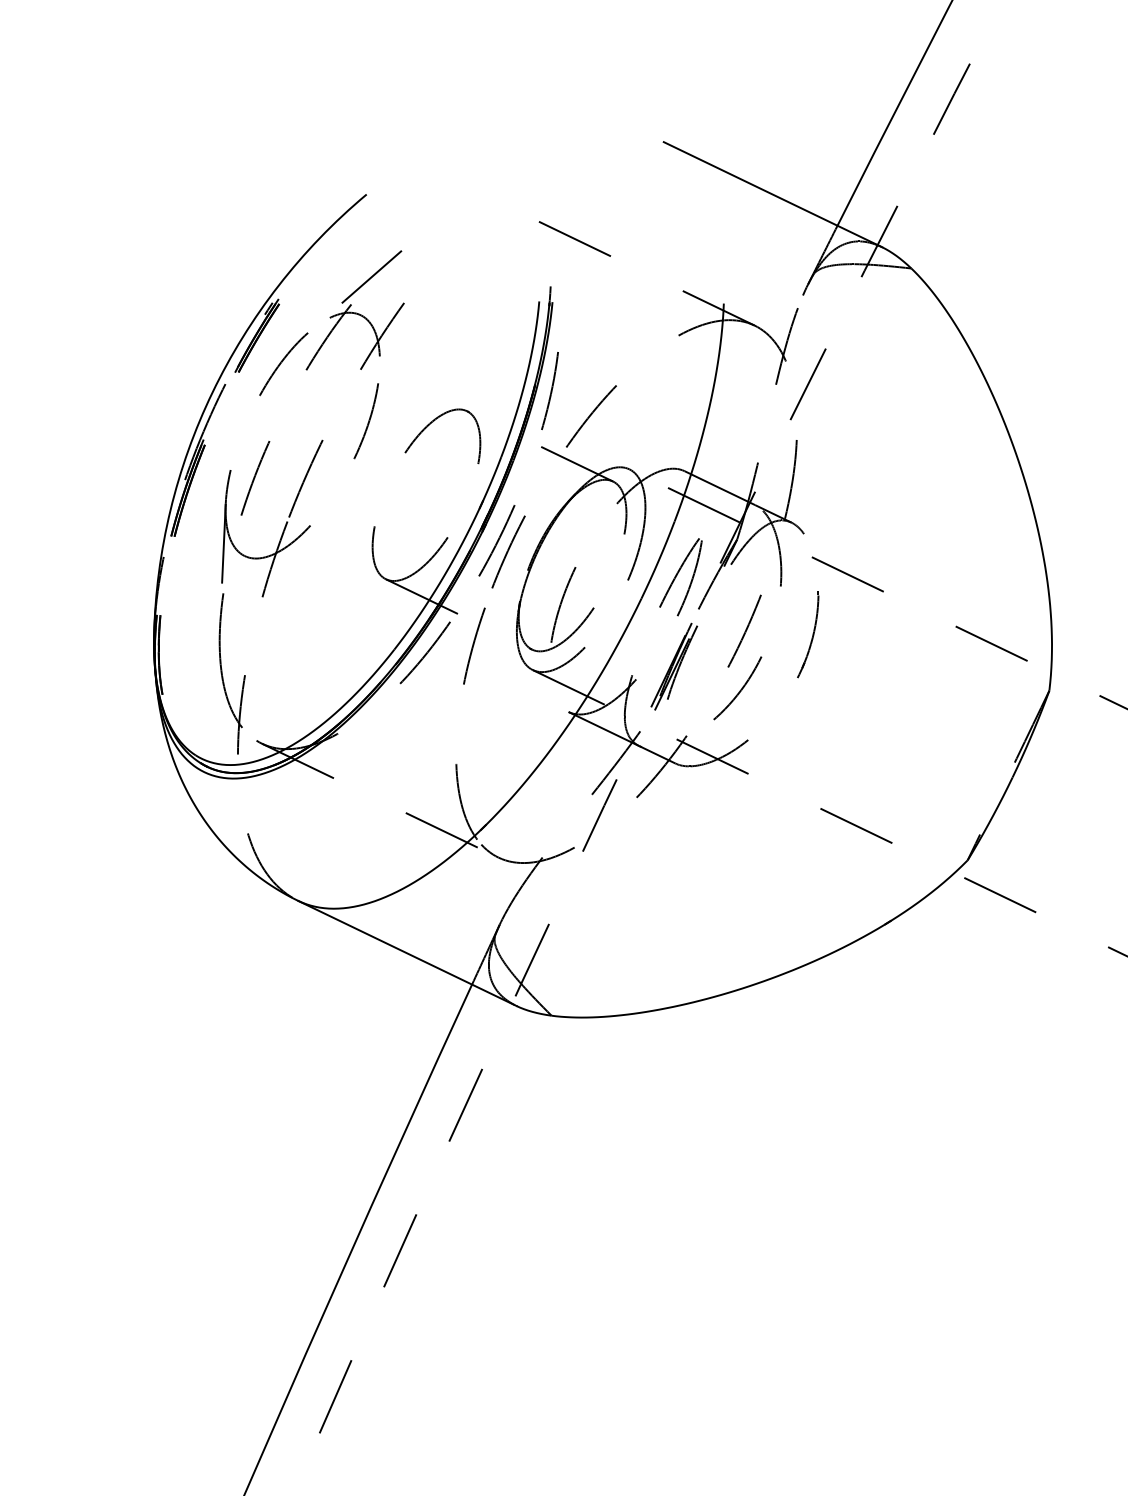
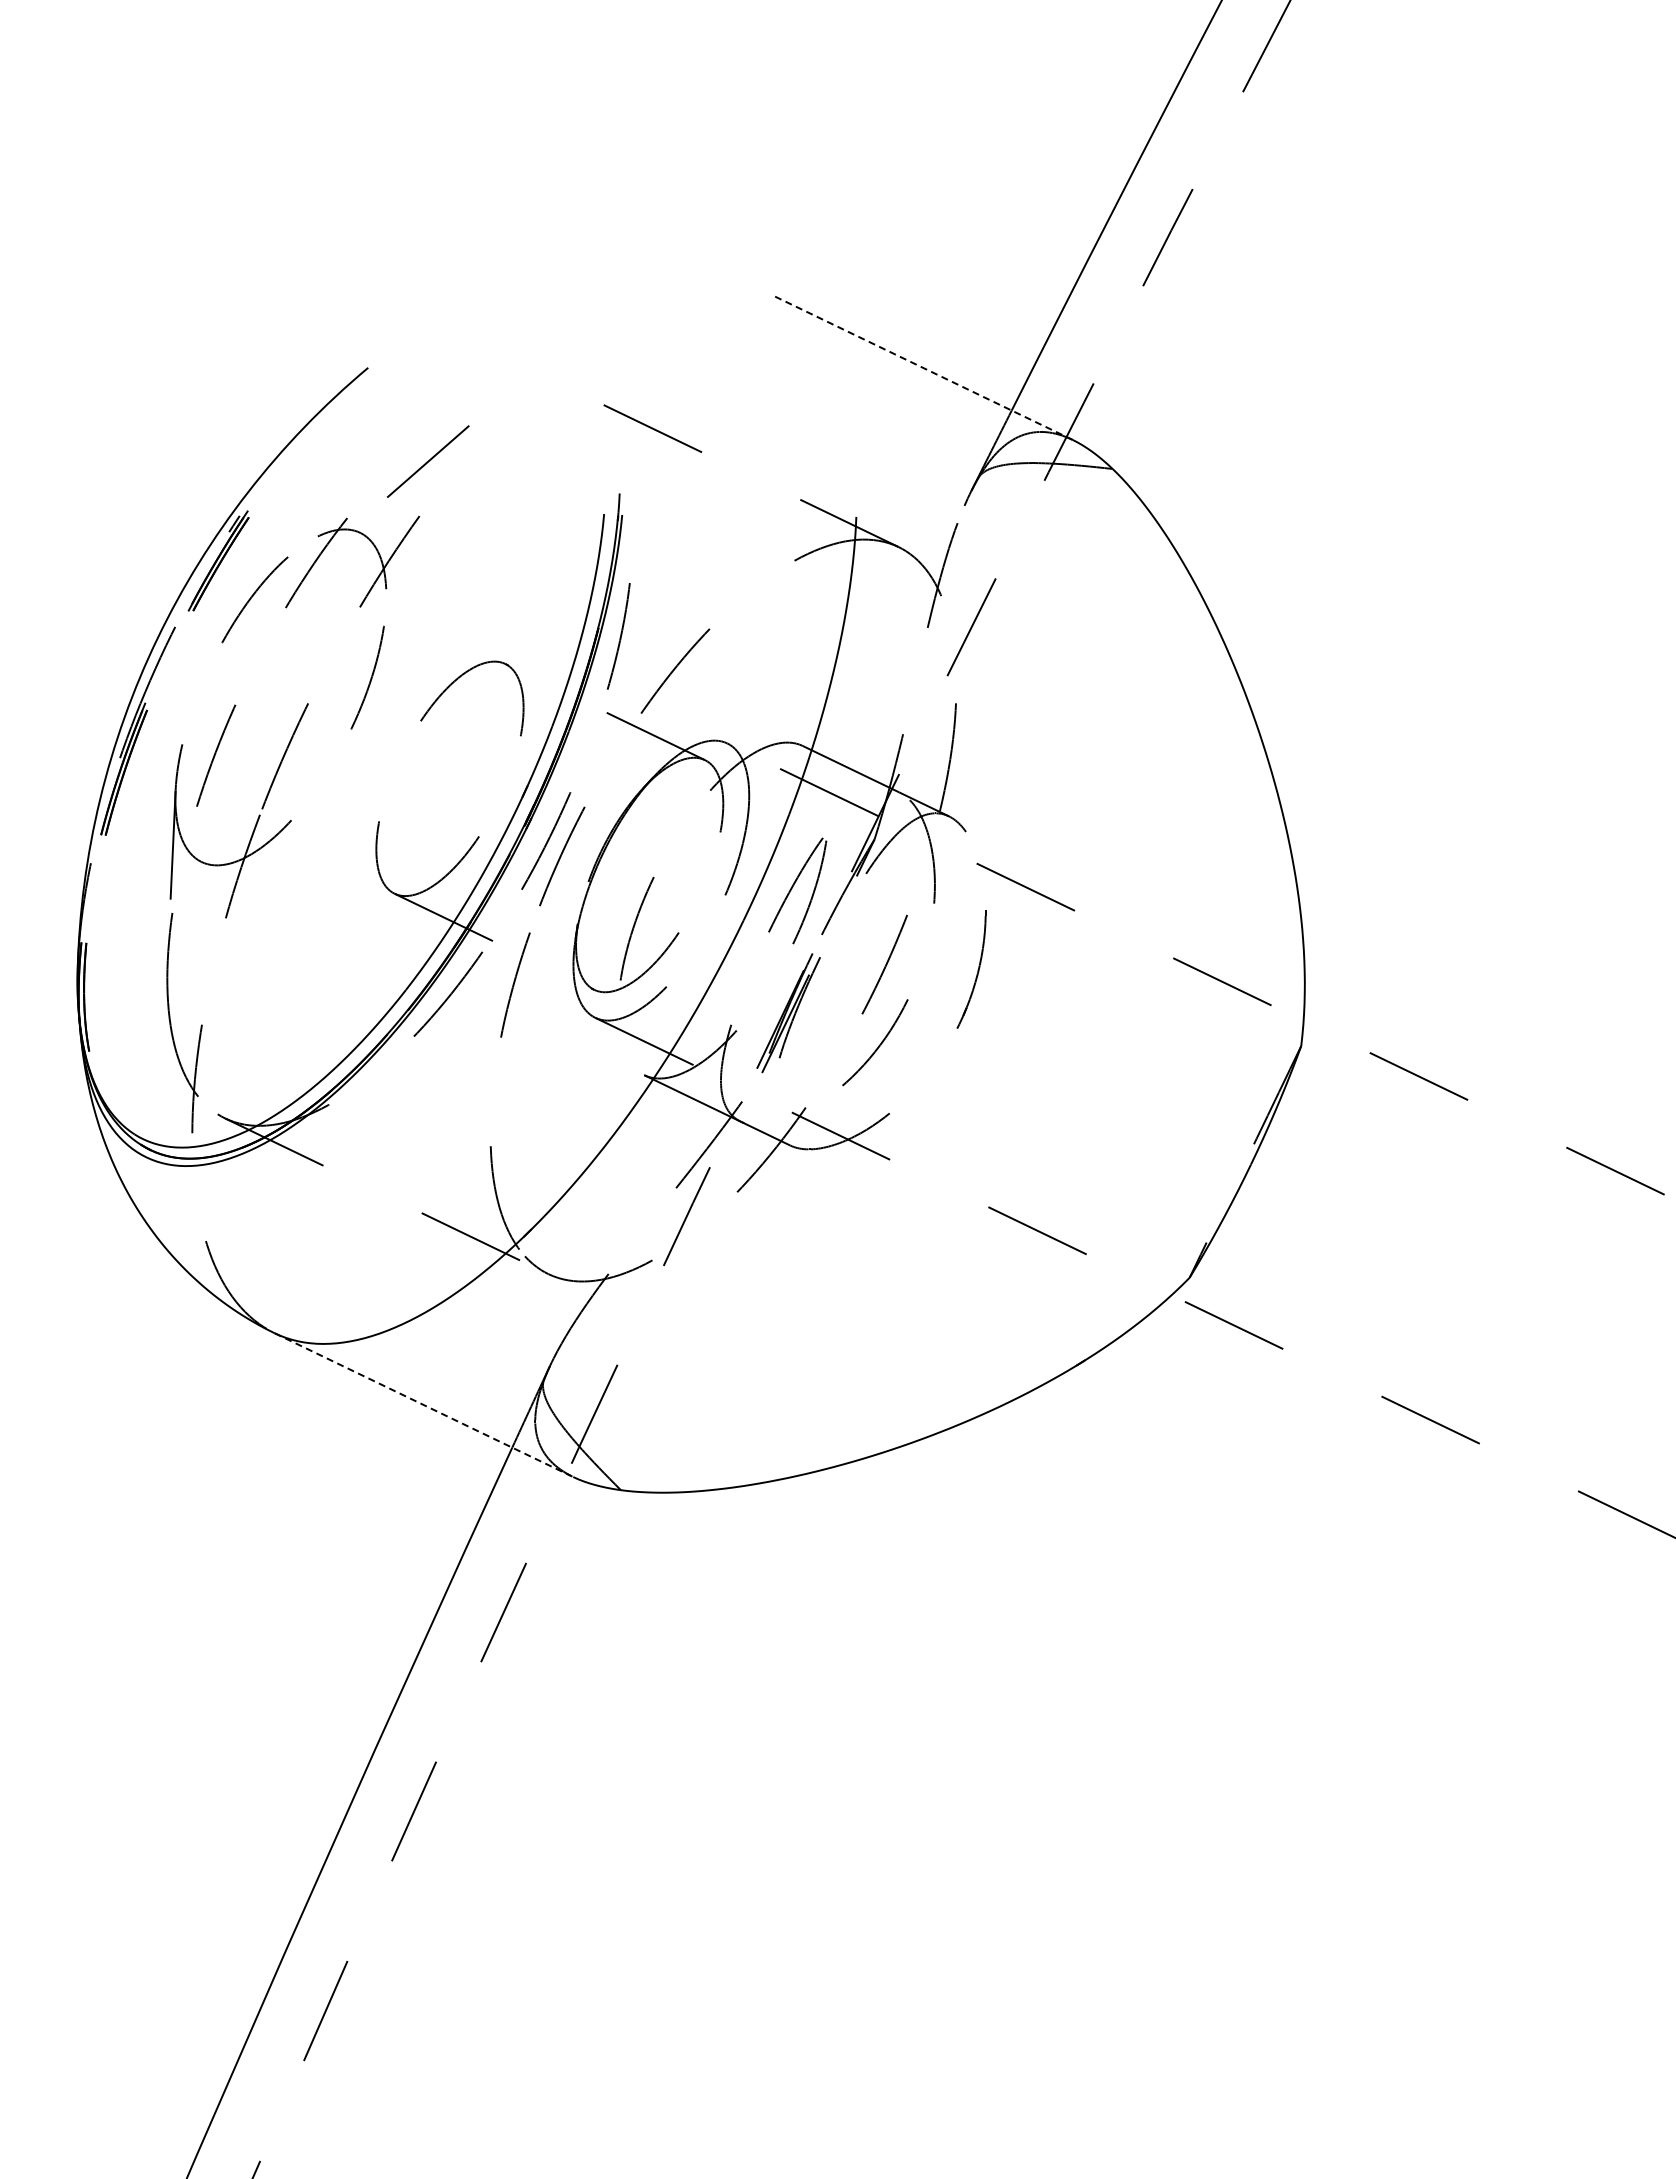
line: (772, 194) -> (923, 368), solid -> dashed
line: (372, 276) -> (428, 461), moved
line: (407, 953) -> (424, 1405), solid -> dashed

